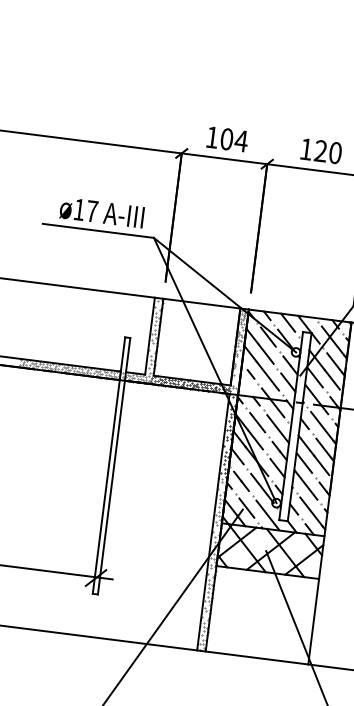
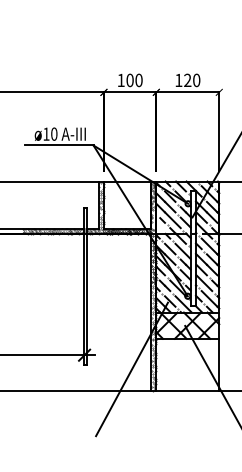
text: (240, 141) -> (138, 80), 104 -> 100
text: (92, 210) -> (54, 133), ø17 -> ø10

